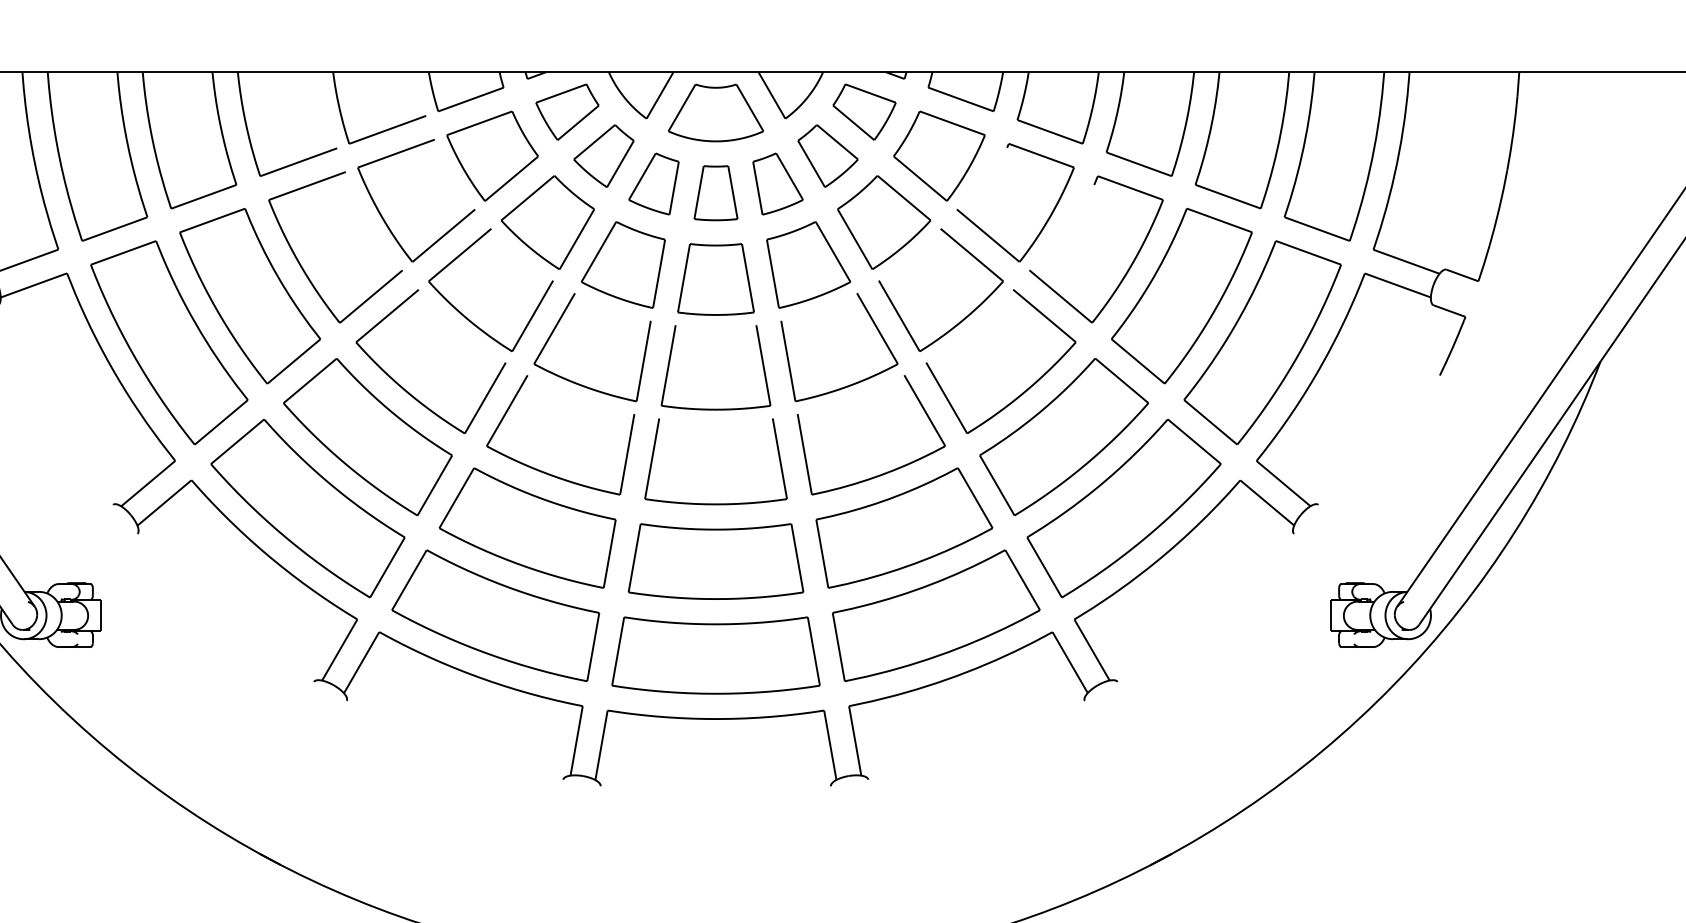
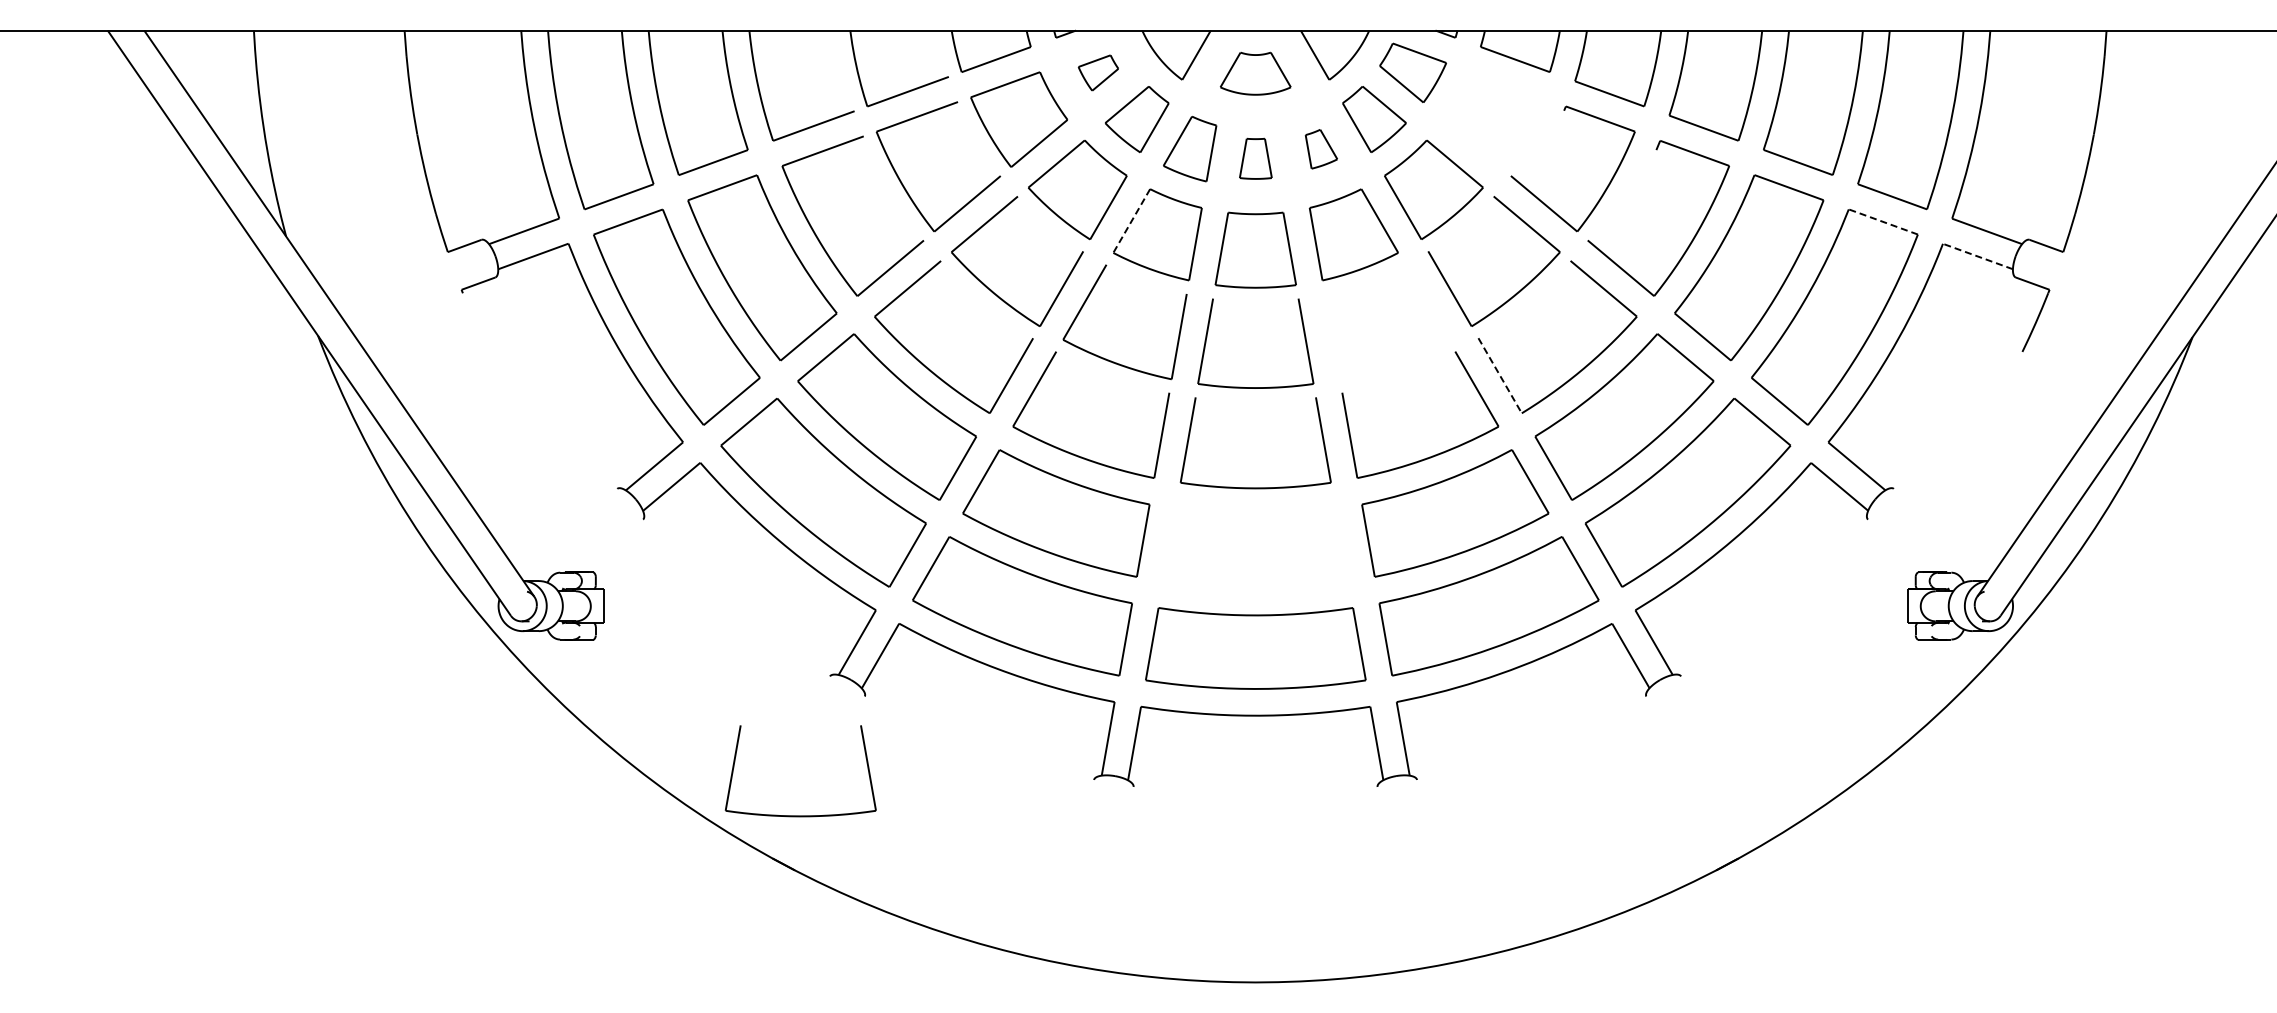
part: (567, 111) -> (1098, 72), size x0.6
part: (715, 112) -> (1255, 73), size x0.7
part: (939, 156) -> (1492, 119), removed
part: (778, 184) -> (1321, 149), size x0.6
part: (715, 192) -> (1255, 158), size x0.7
line: (598, 252) -> (1131, 221), solid -> dashed
line: (1308, 252) -> (1883, 221), solid -> dashed
line: (1397, 285) -> (1977, 256), solid -> dashed
part: (854, 382) -> (1402, 359), removed
line: (947, 398) -> (1500, 376), solid -> dashed
part: (715, 561) -> (1255, 548), removed
part: (286, 813) -> (800, 815), added

